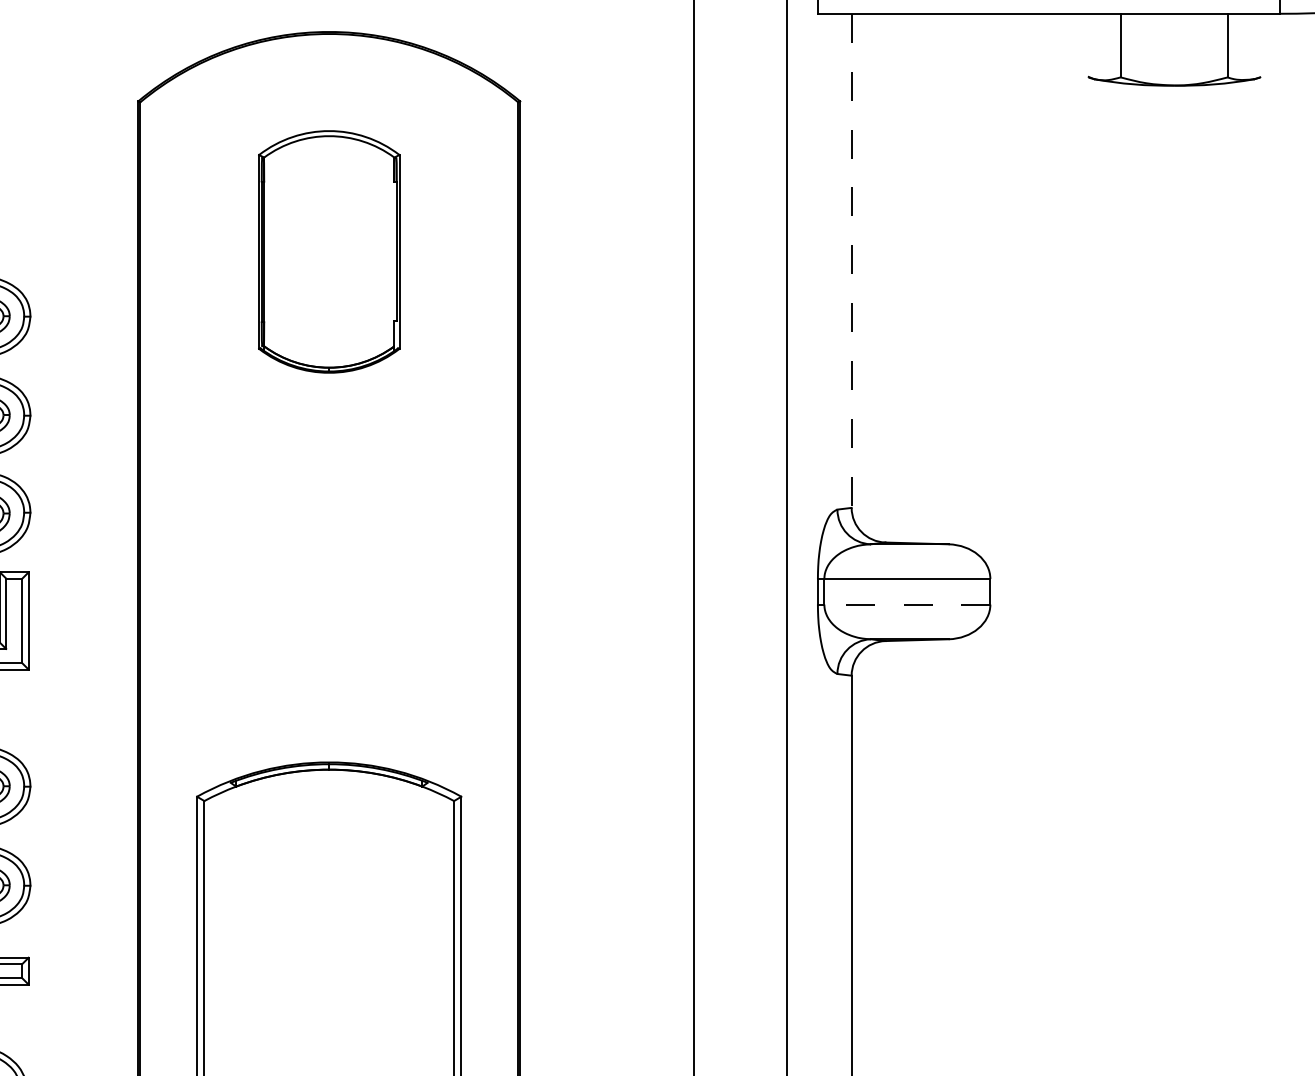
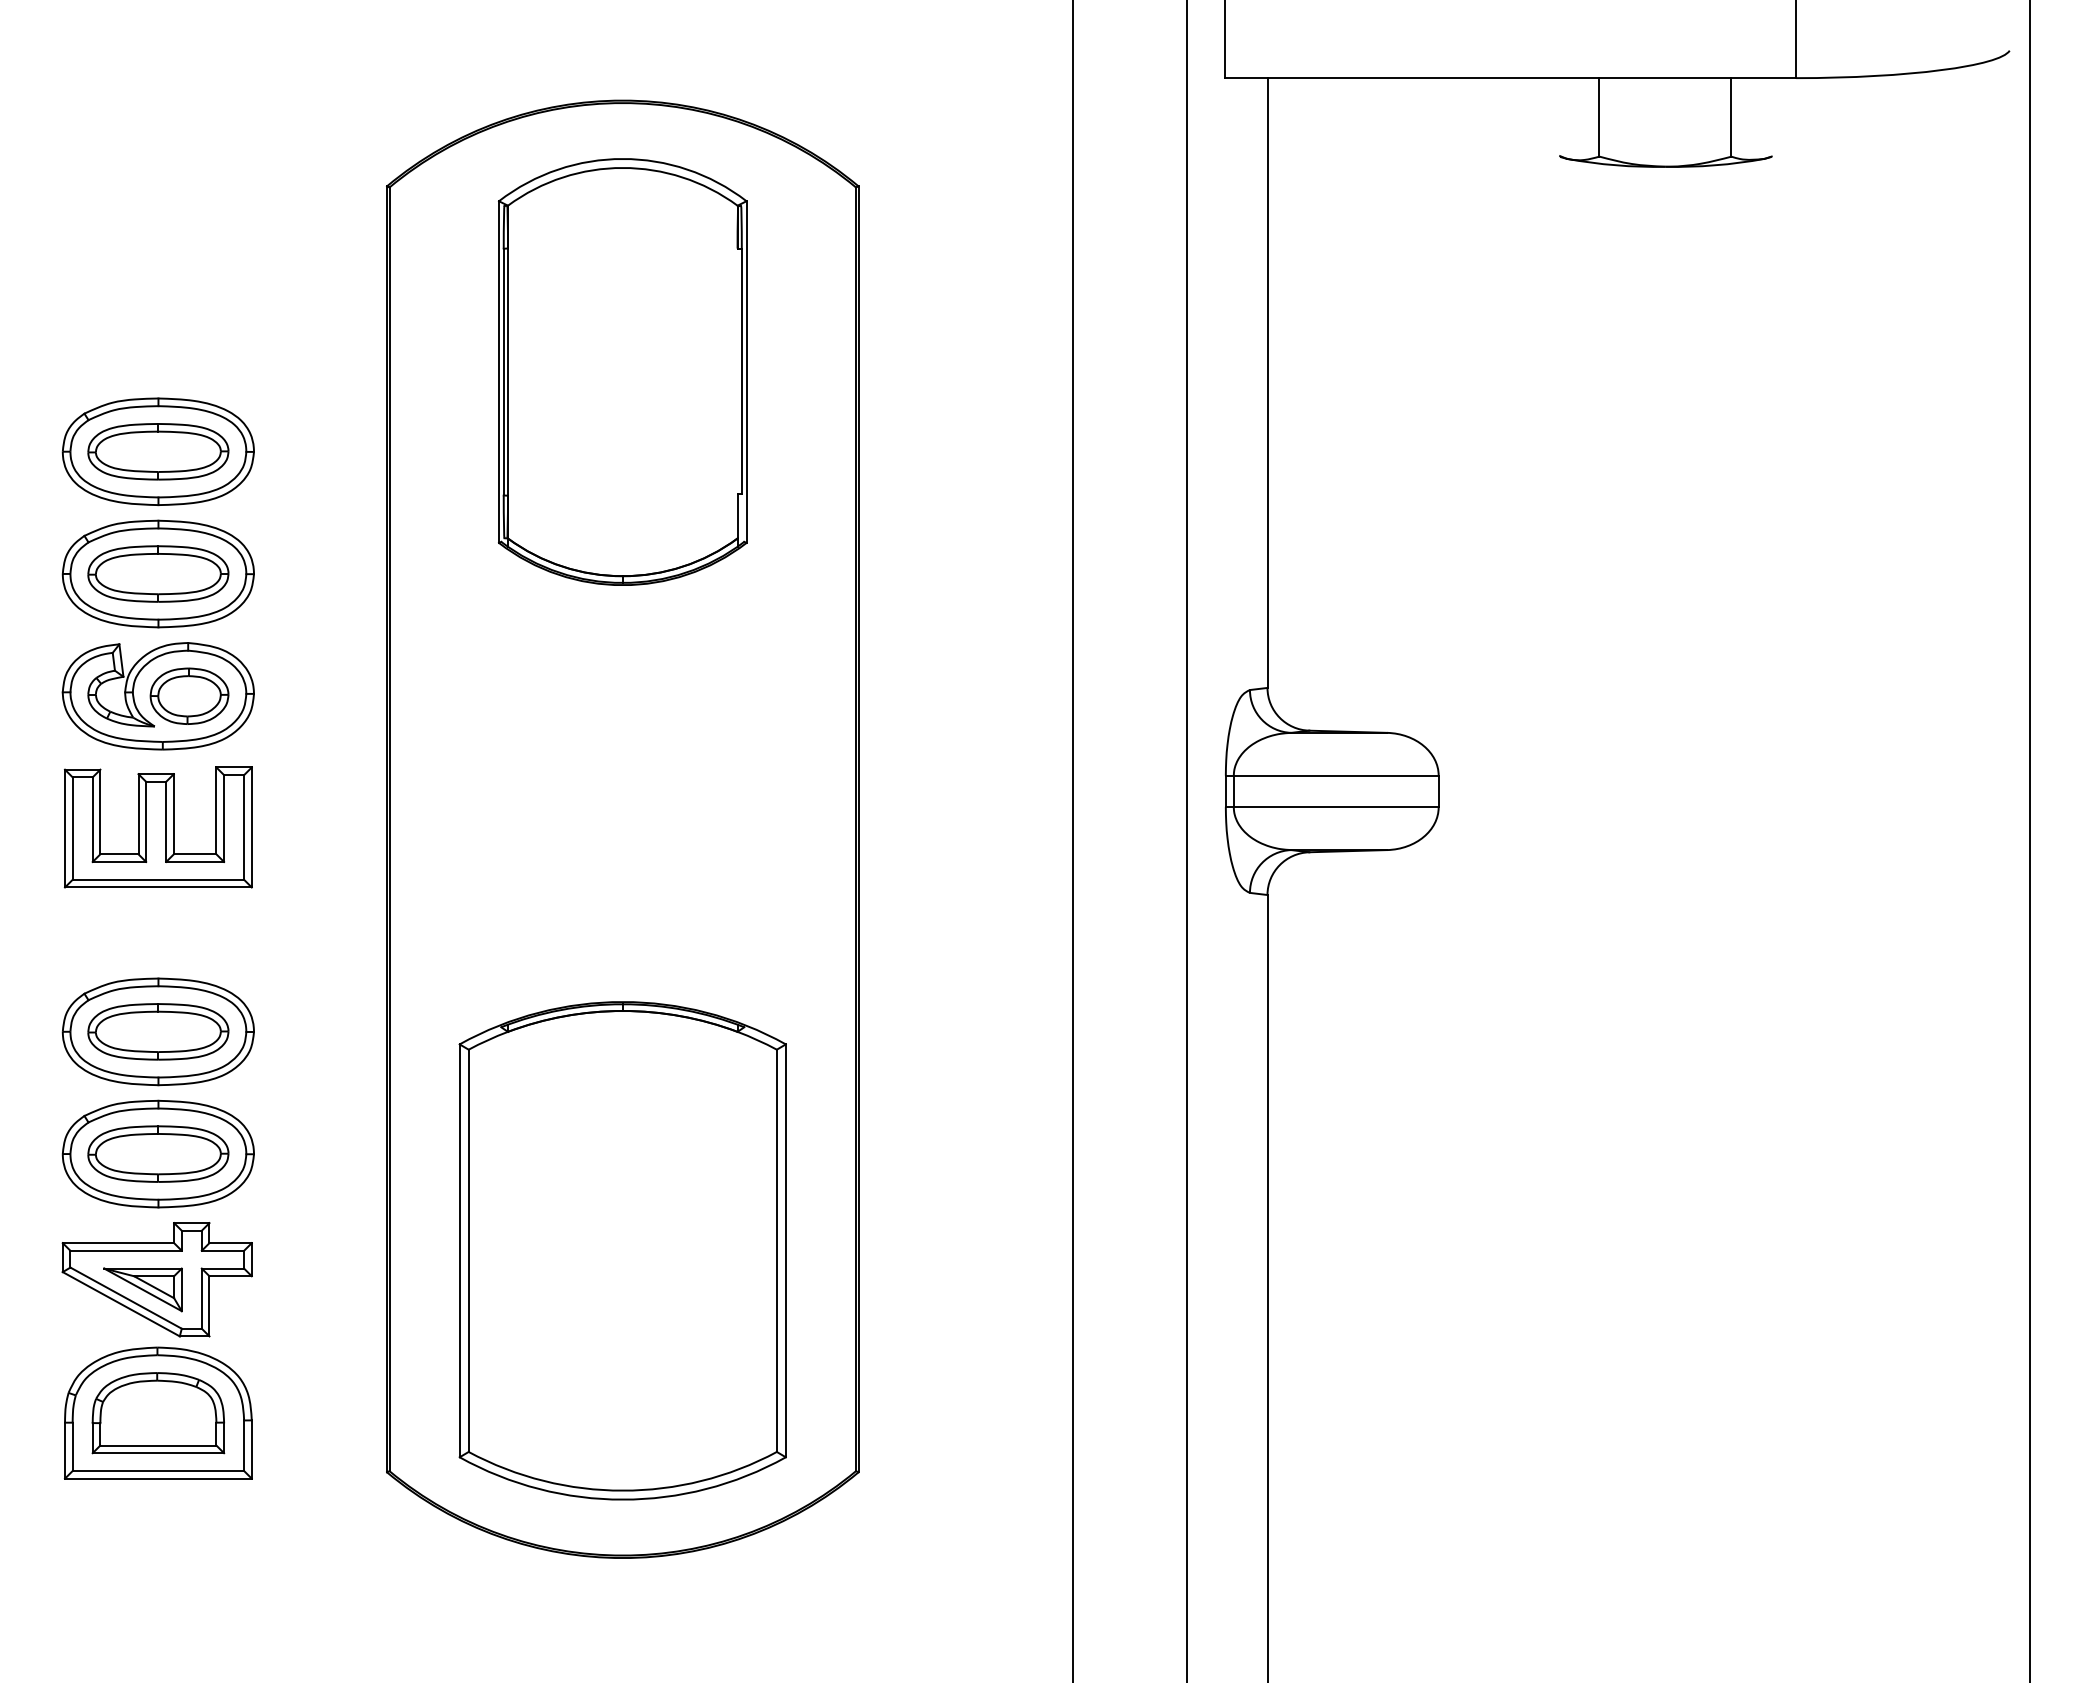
part: (329, 251) -> (622, 371), size x1.43
line: (851, 261) -> (1267, 383), dashed -> solid
line: (906, 604) -> (1335, 807), dashed -> solid

